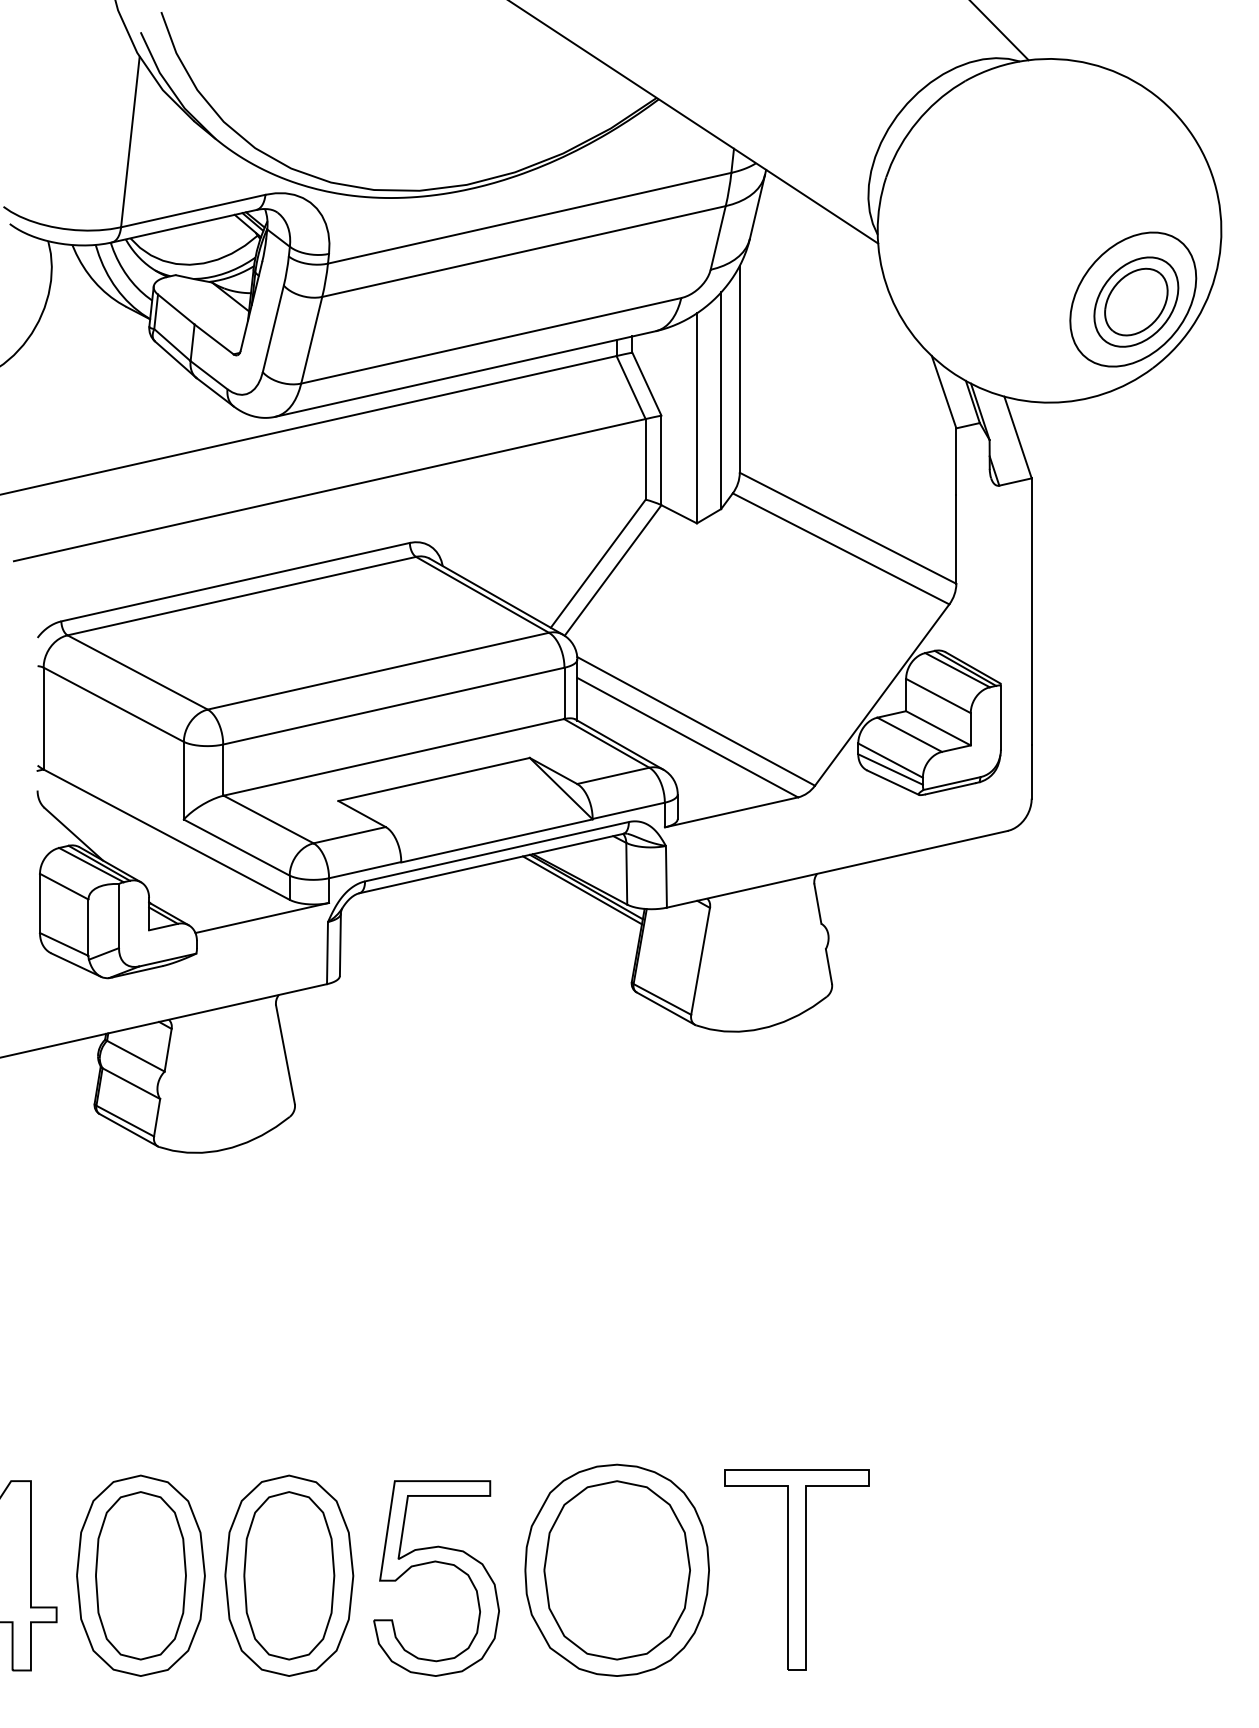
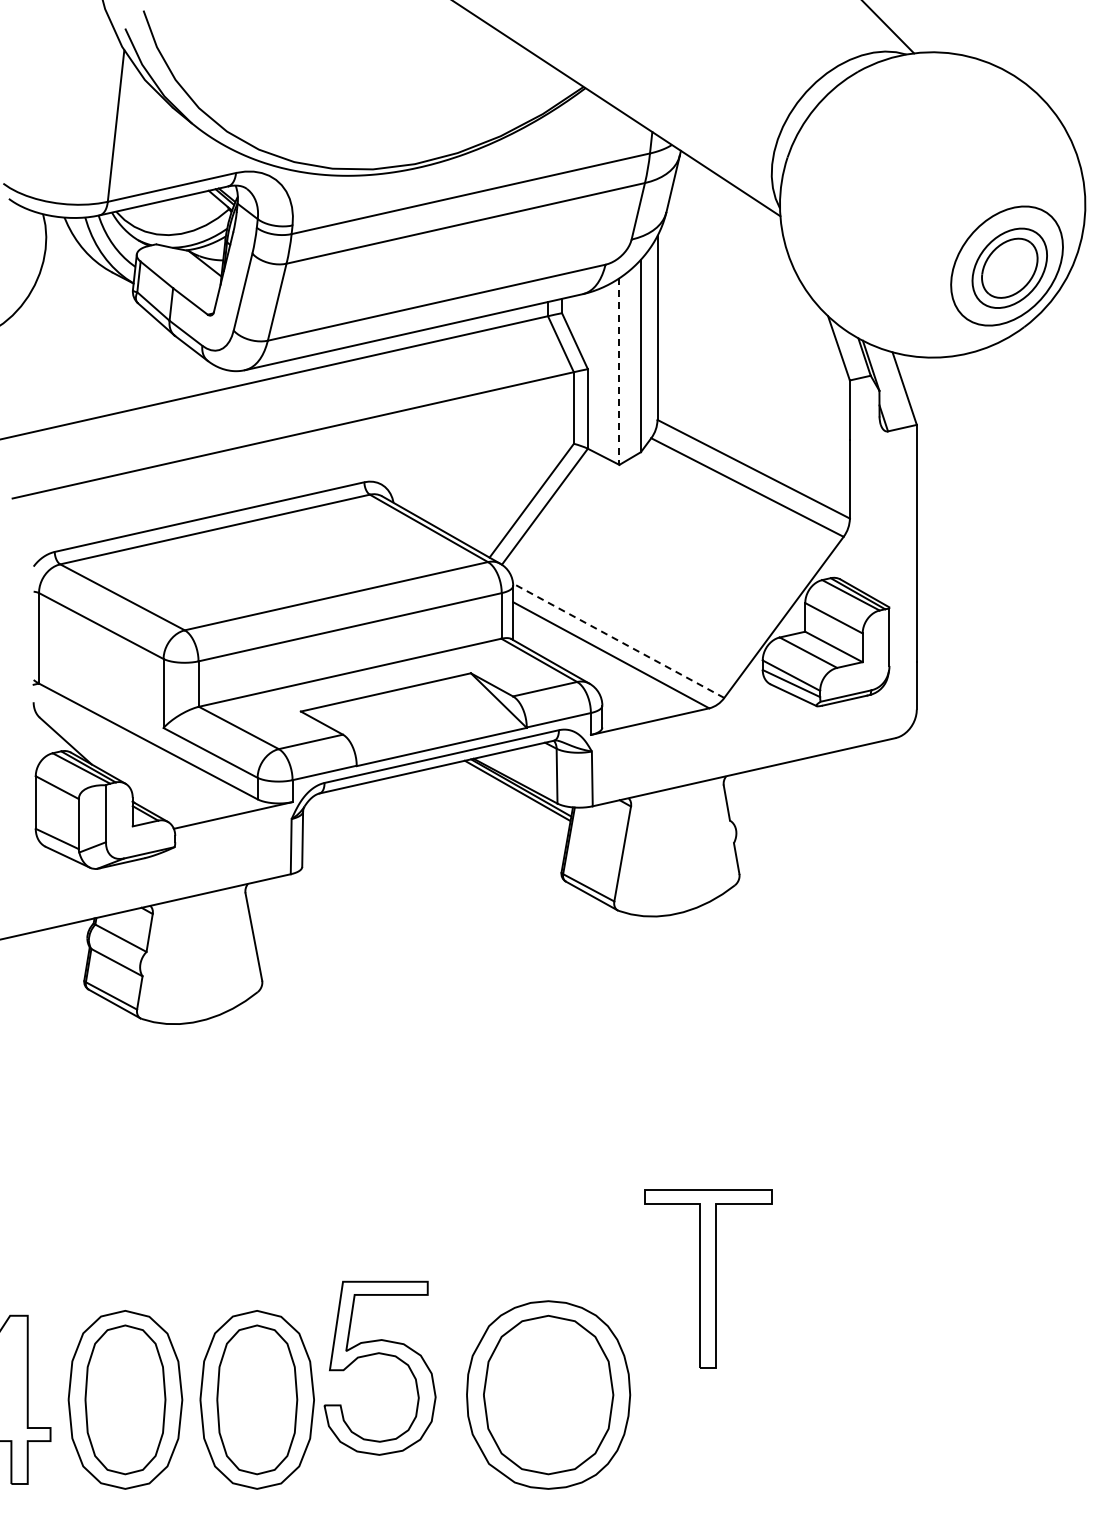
line: (697, 419) -> (619, 372), solid -> dashed
line: (695, 721) -> (618, 640), solid -> dashed
part: (435, 1562) -> (379, 1354), moved
part: (797, 1569) -> (708, 1278), moved

